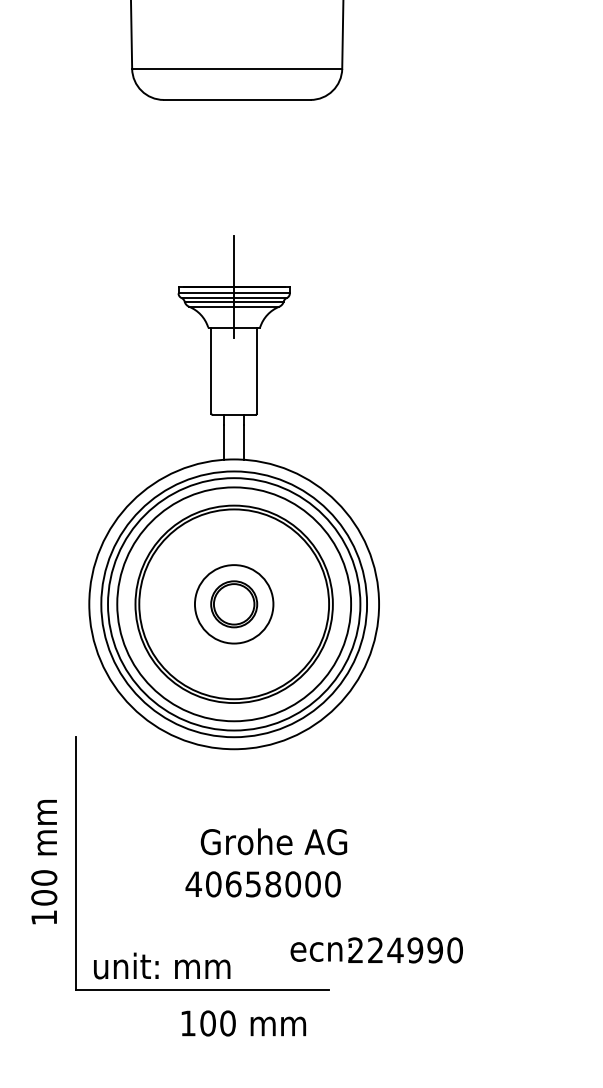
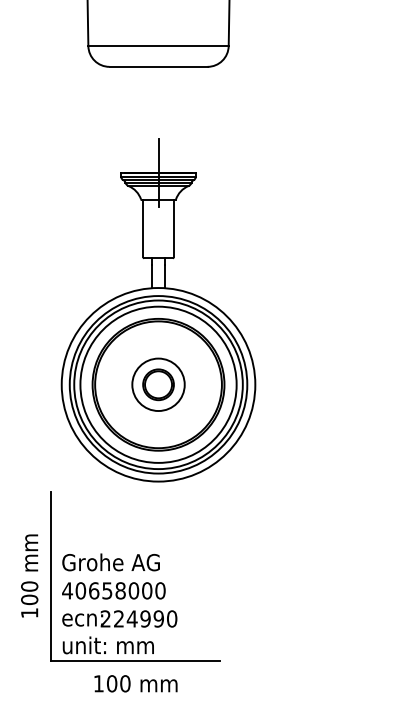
part: (234, 493) -> (158, 310), moved
text: (273, 841) -> (110, 562), moved
text: (262, 883) -> (113, 590), moved
text: (376, 949) -> (119, 618), moved
text: (243, 1023) -> (135, 683), moved

